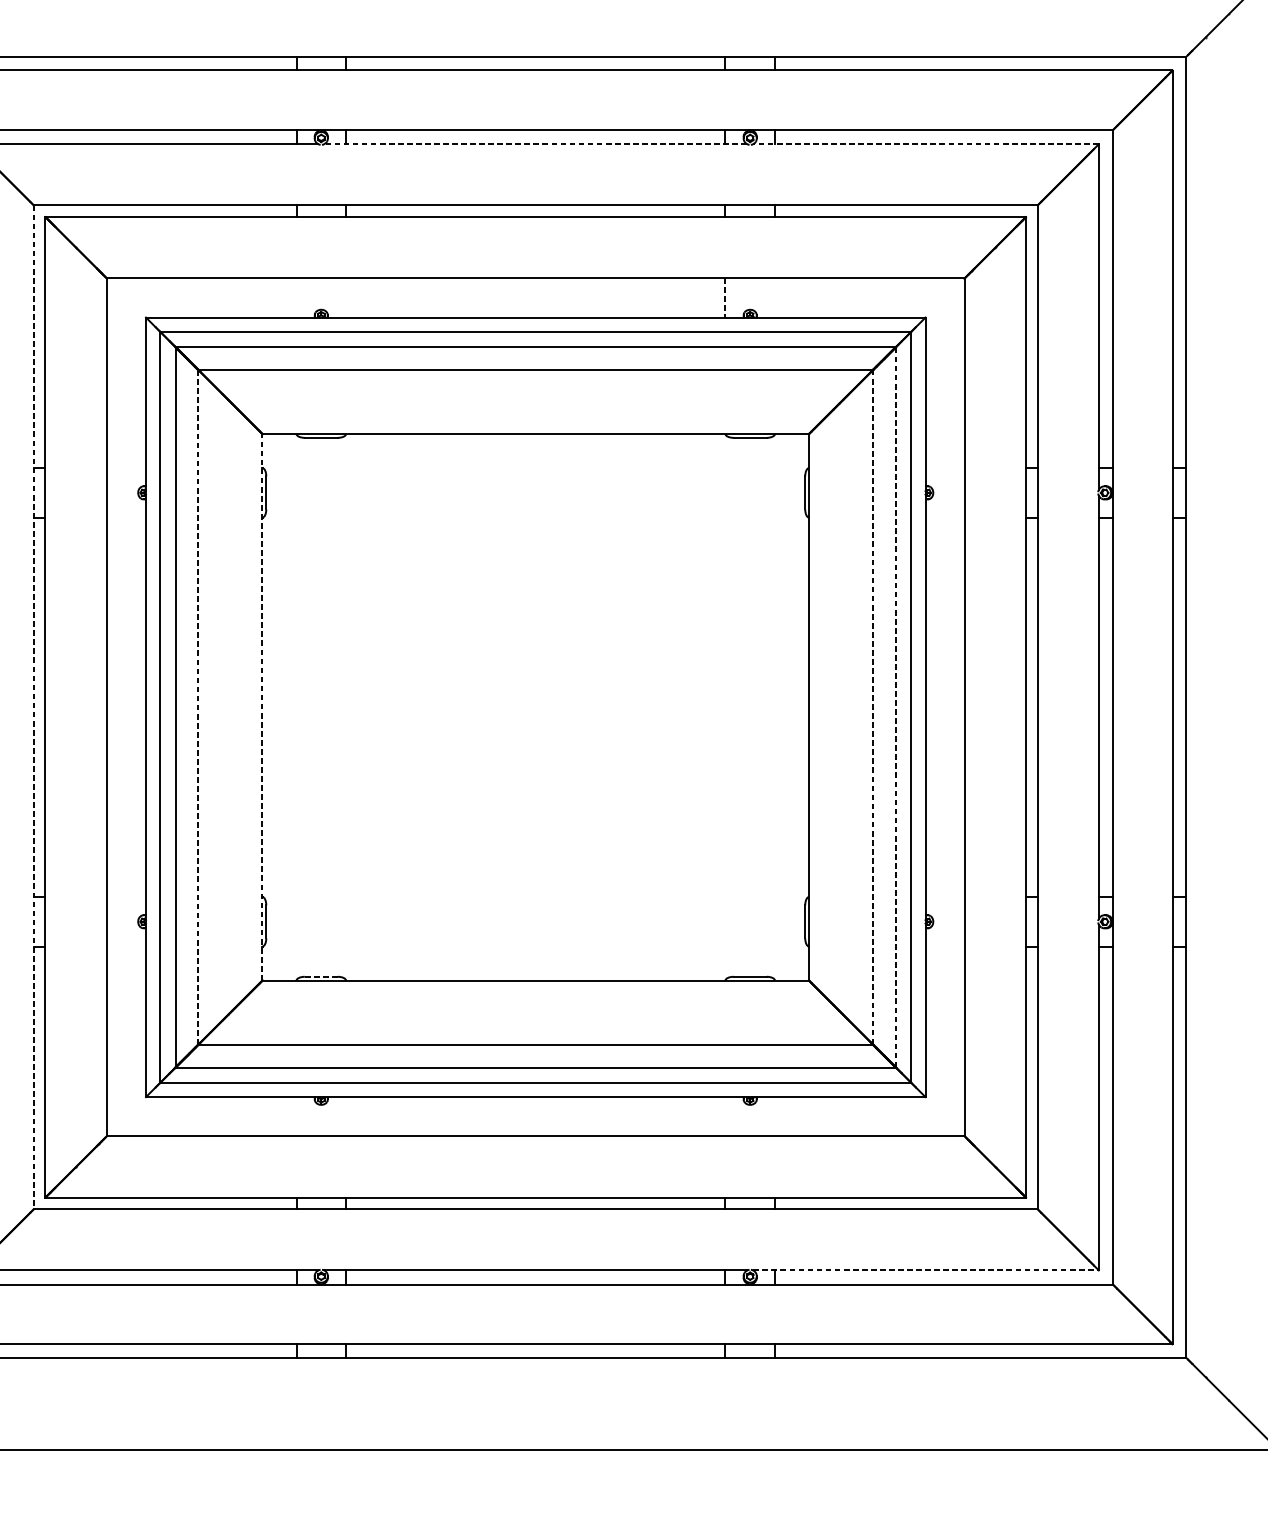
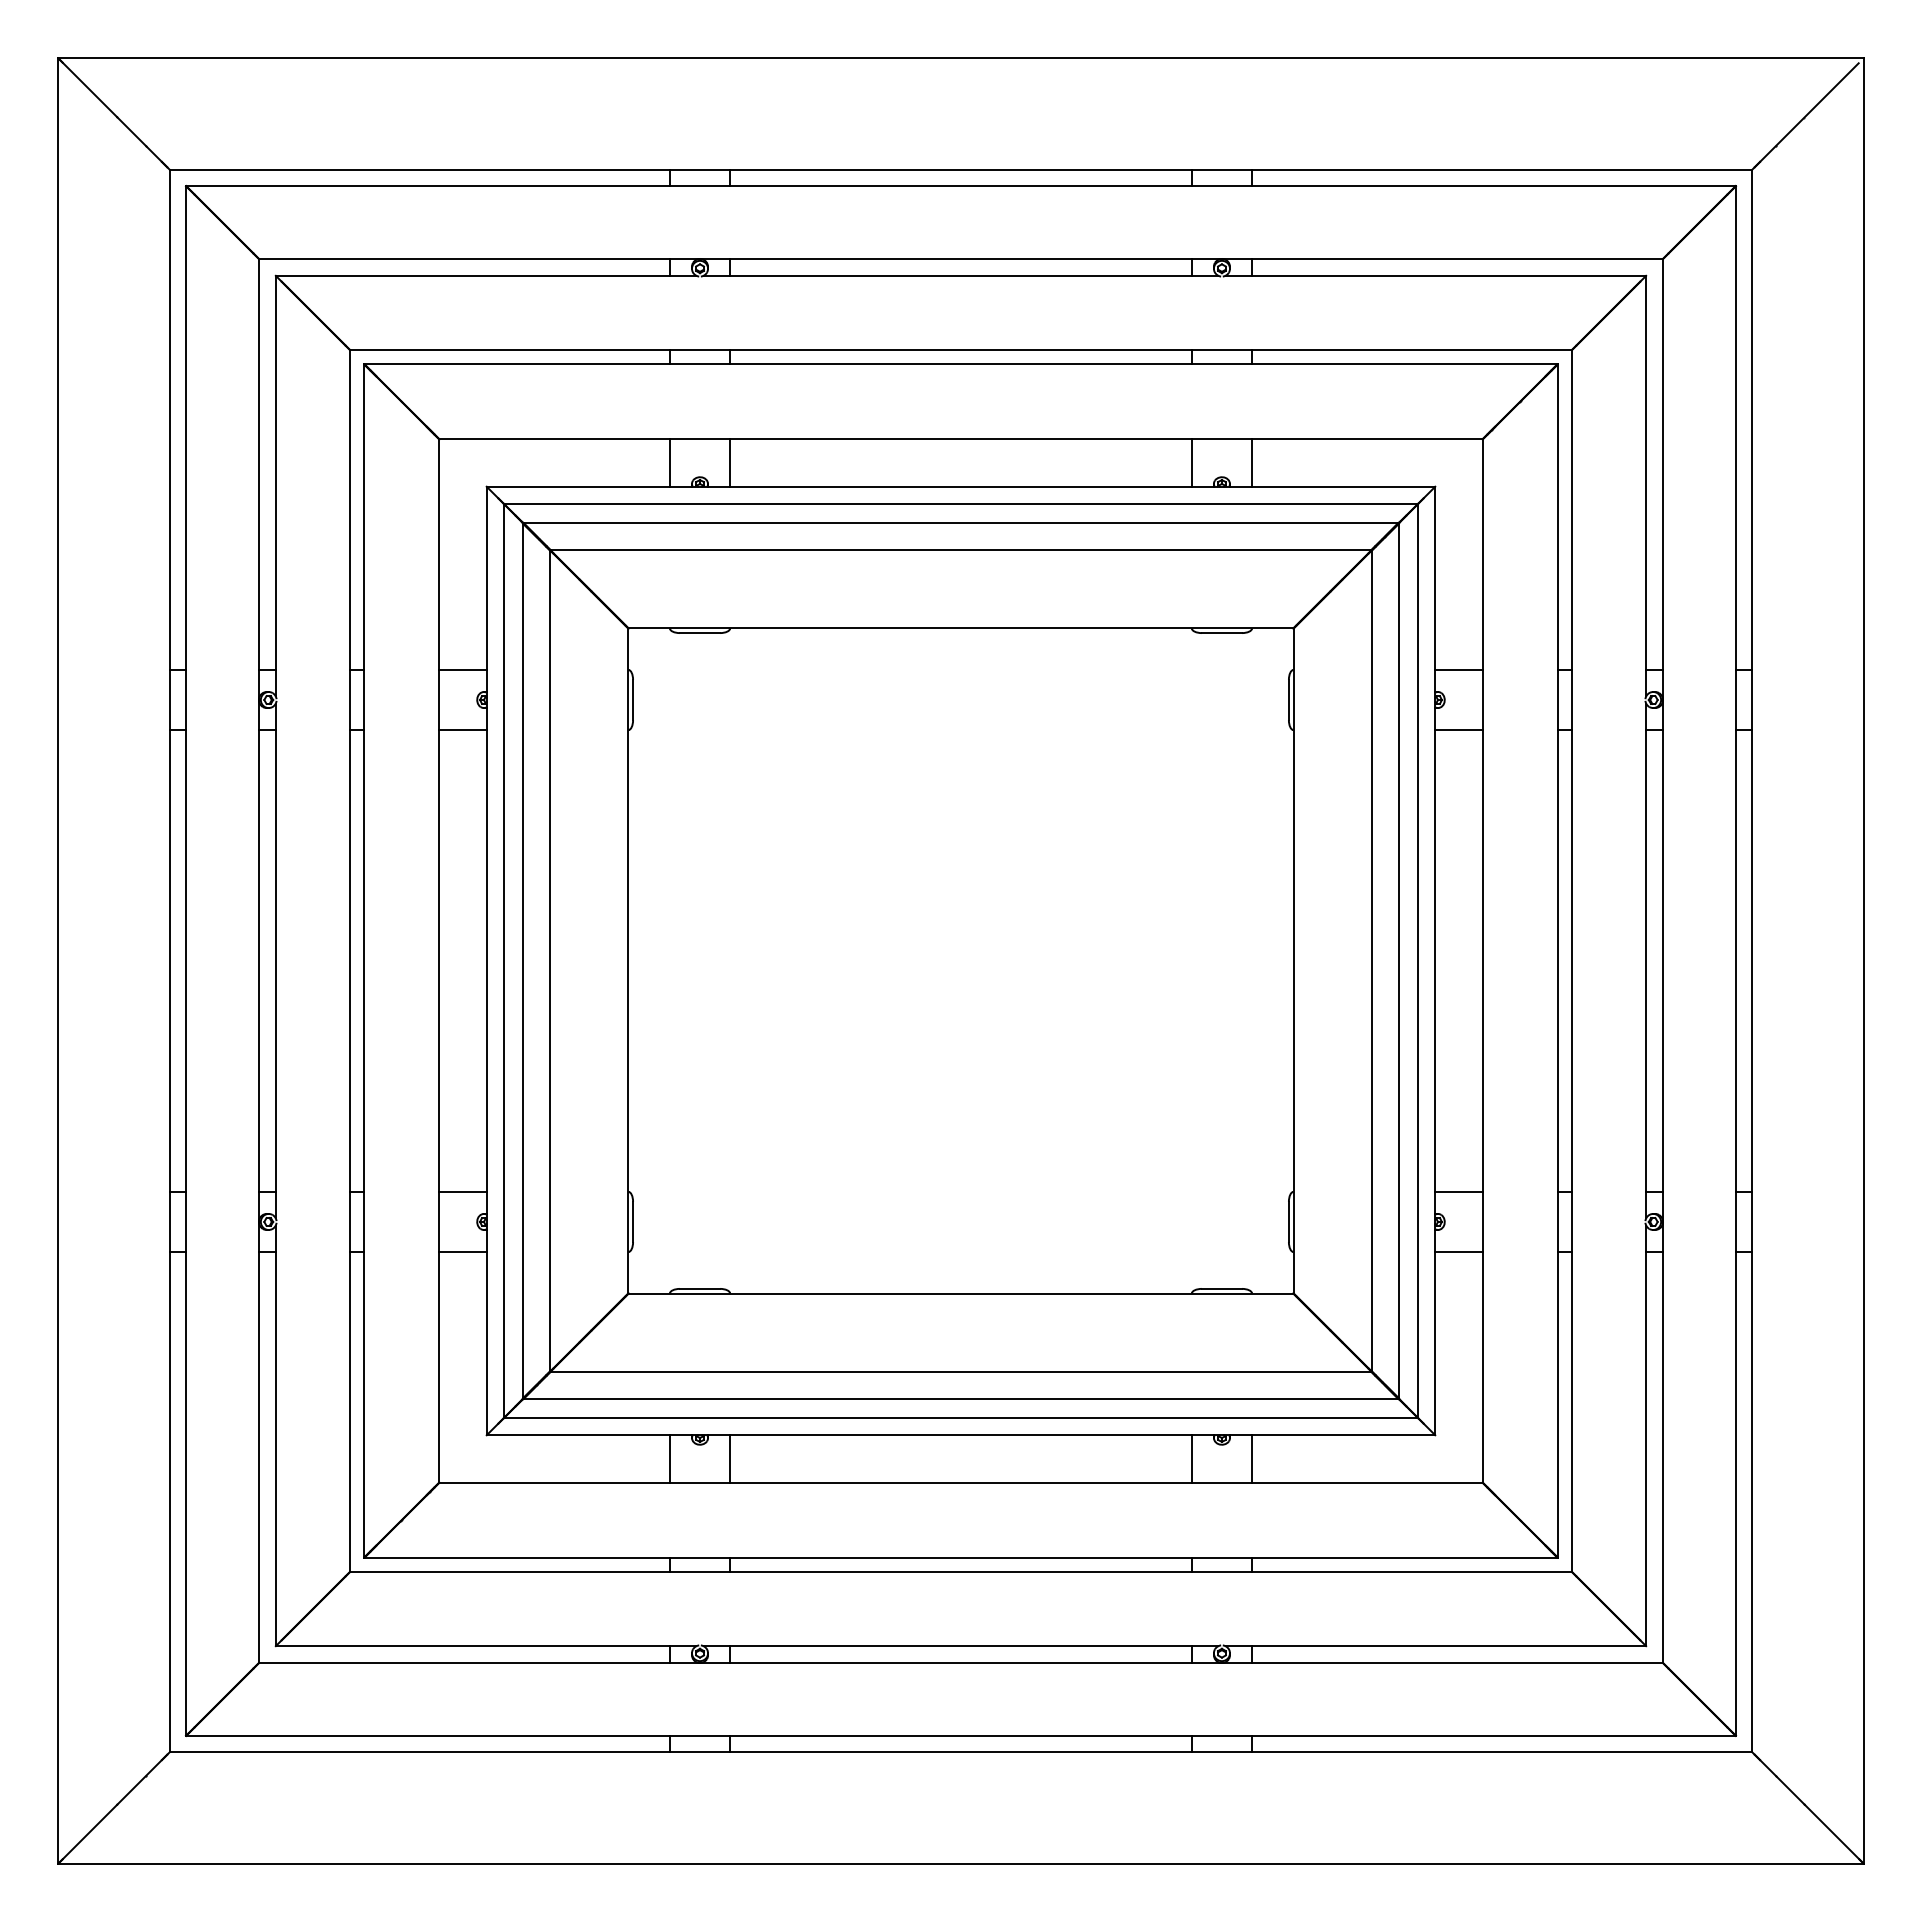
line: (535, 143) -> (960, 275), dashed -> solid
line: (925, 143) -> (1435, 275), dashed -> solid
line: (296, 297) -> (669, 462), added
line: (346, 297) -> (730, 462), added
line: (725, 297) -> (1191, 462), dashed -> solid
line: (775, 297) -> (1252, 462), added
line: (126, 467) -> (462, 669), added
line: (945, 467) -> (1459, 669), added
line: (126, 517) -> (462, 730), added
line: (945, 517) -> (1459, 730), added
line: (34, 707) -> (350, 961), dashed -> solid
line: (198, 707) -> (550, 961), dashed -> solid
line: (262, 707) -> (628, 961), dashed -> solid
line: (873, 707) -> (1371, 961), dashed -> solid
line: (896, 707) -> (1399, 961), dashed -> solid
line: (126, 896) -> (462, 1191), added
line: (945, 896) -> (1459, 1191), added
line: (126, 946) -> (462, 1252), added
line: (945, 946) -> (1459, 1252), added
line: (320, 976) -> (699, 1288), dashed -> solid
line: (296, 1117) -> (669, 1459), added
line: (346, 1117) -> (730, 1459), added
line: (725, 1117) -> (1191, 1459), added
line: (775, 1117) -> (1252, 1459), added
line: (926, 1270) -> (1436, 1646), dashed -> solid

